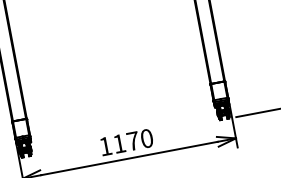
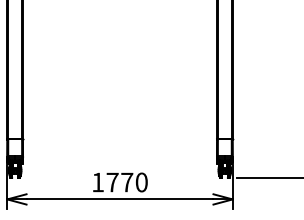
text: (119, 143) -> (112, 182), 1170 -> 1770

